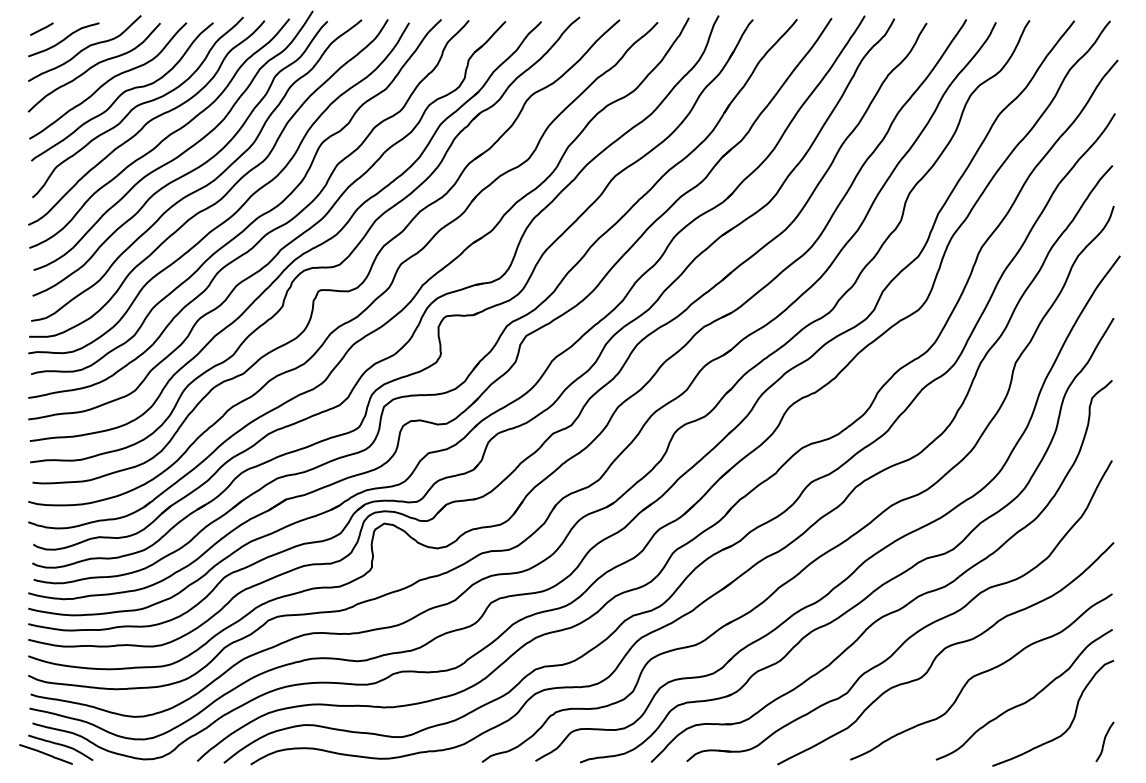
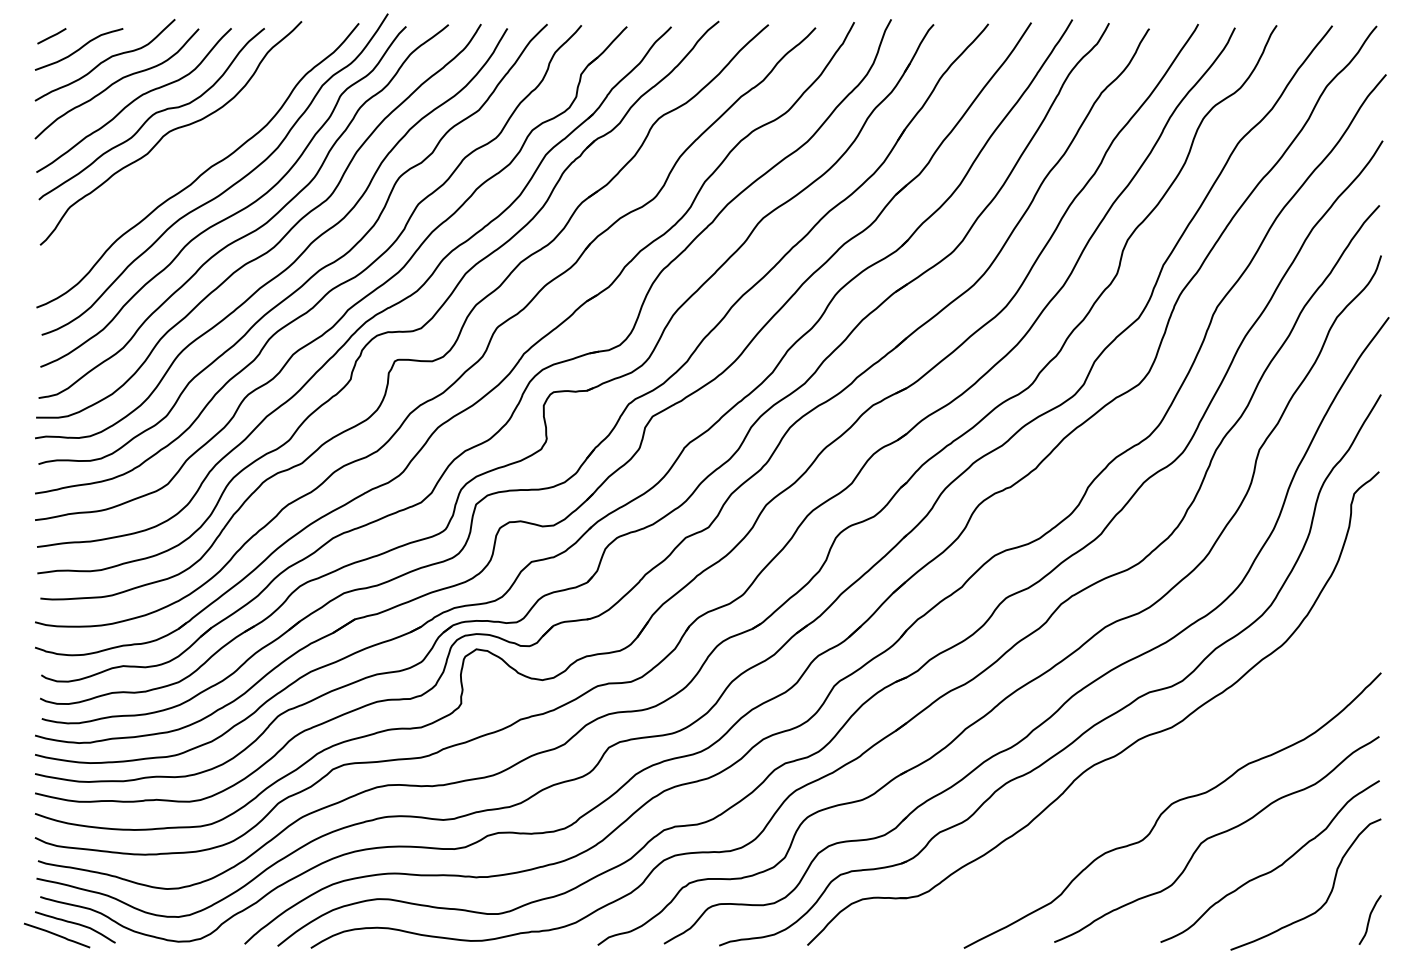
curve: (146, 122) -> (181, 151), removed
part: (913, 633) -> (1132, 785), removed

